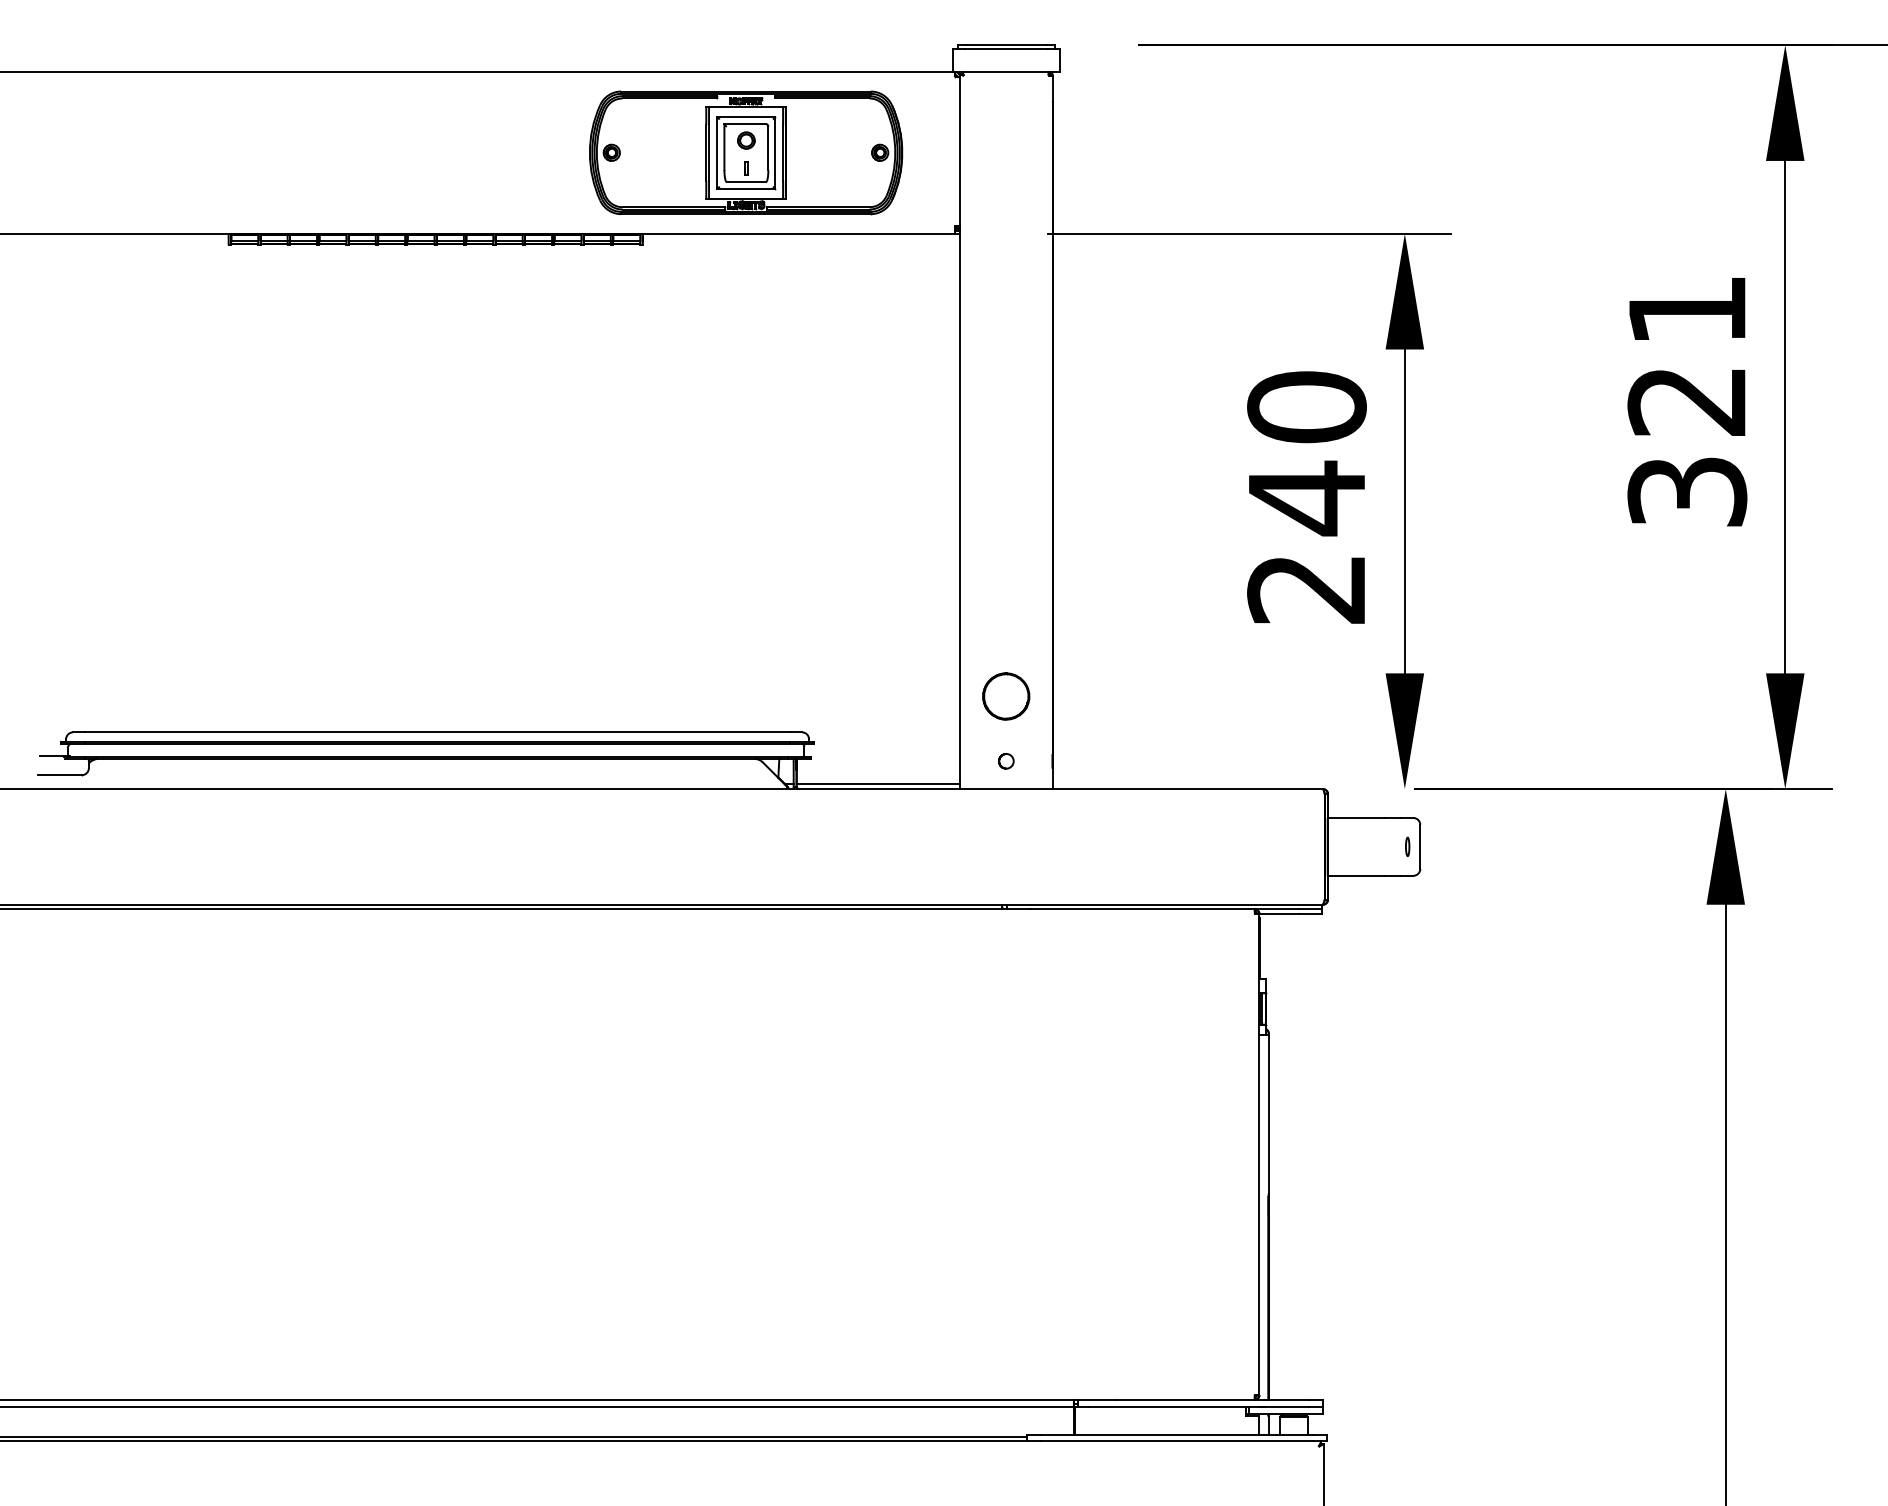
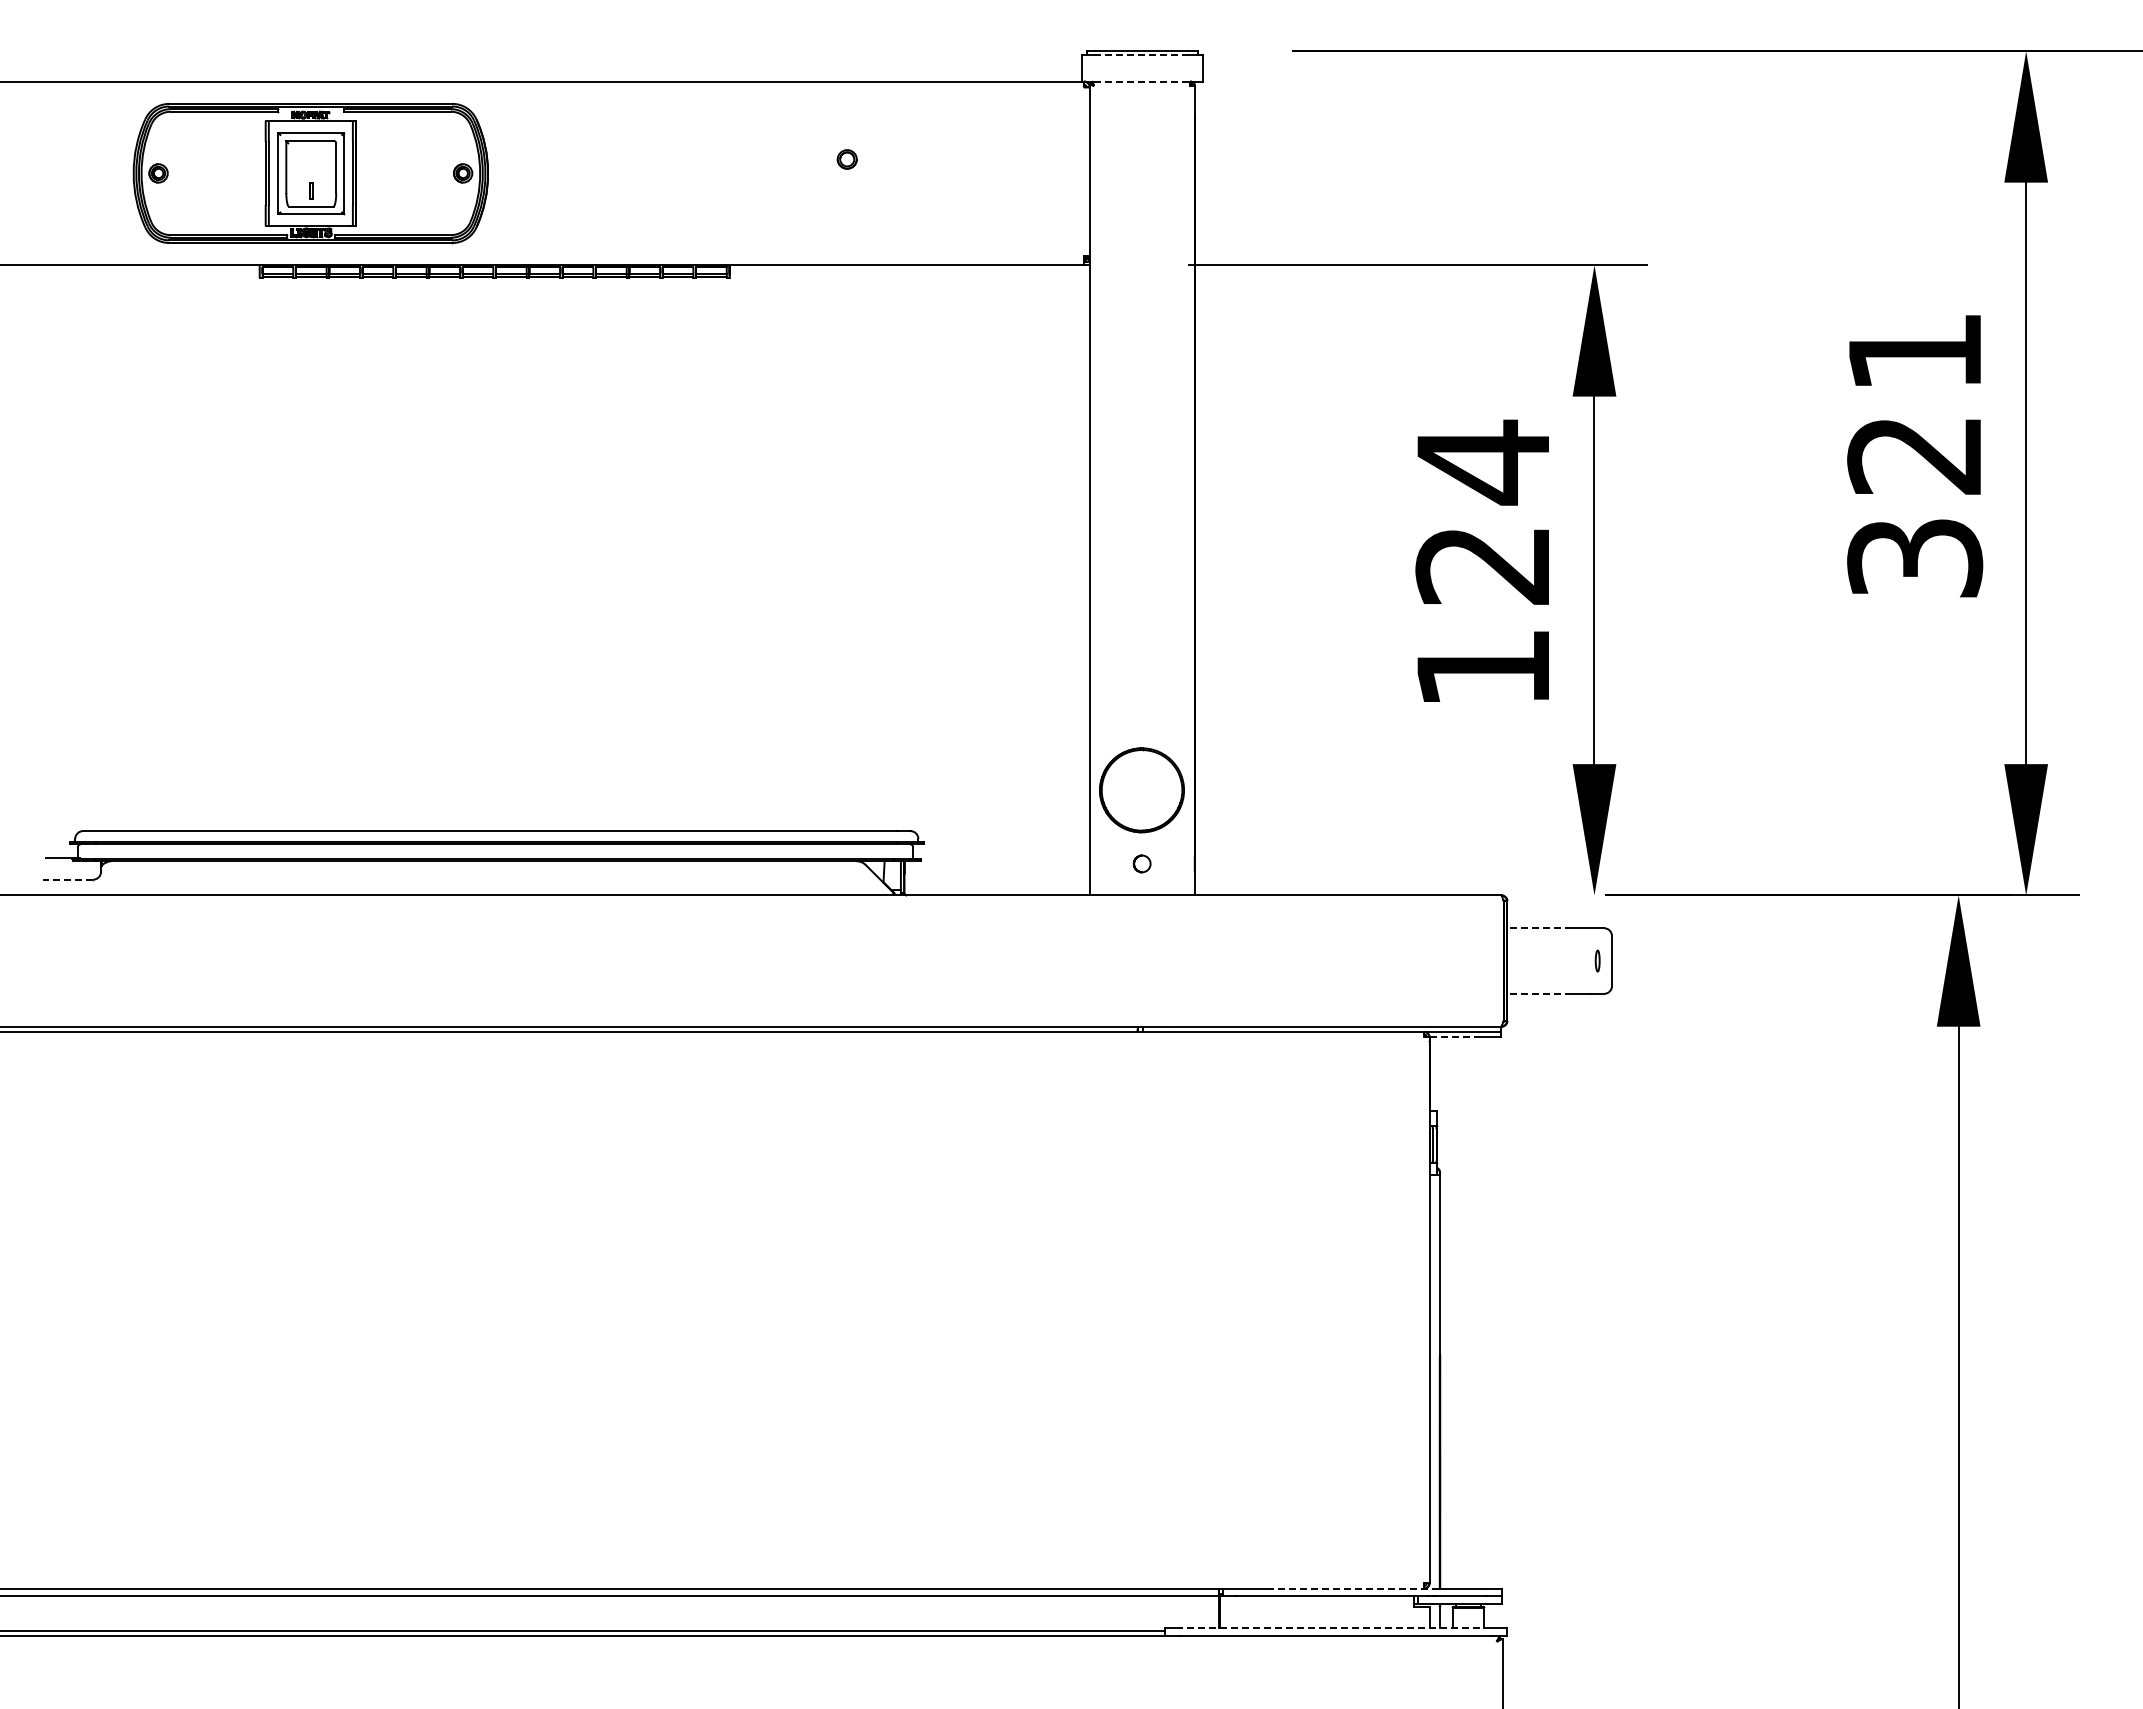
line: (1005, 48) -> (1141, 55), solid -> dashed
line: (1005, 71) -> (1141, 81), solid -> dashed
part: (745, 152) -> (310, 173), moved
text: (1307, 496) -> (1483, 563), 240 -> 124
part: (1006, 696) -> (1142, 790), size x1.6
line: (60, 775) -> (68, 879), solid -> dashed
line: (877, 784) -> (996, 890), removed
line: (1355, 818) -> (1538, 928), solid -> dashed
line: (1355, 875) -> (1538, 993), solid -> dashed
line: (1279, 914) -> (1452, 1037), solid -> dashed
line: (1189, 1399) -> (1350, 1588), solid -> dashed
line: (1176, 1434) -> (1335, 1627), solid -> dashed

